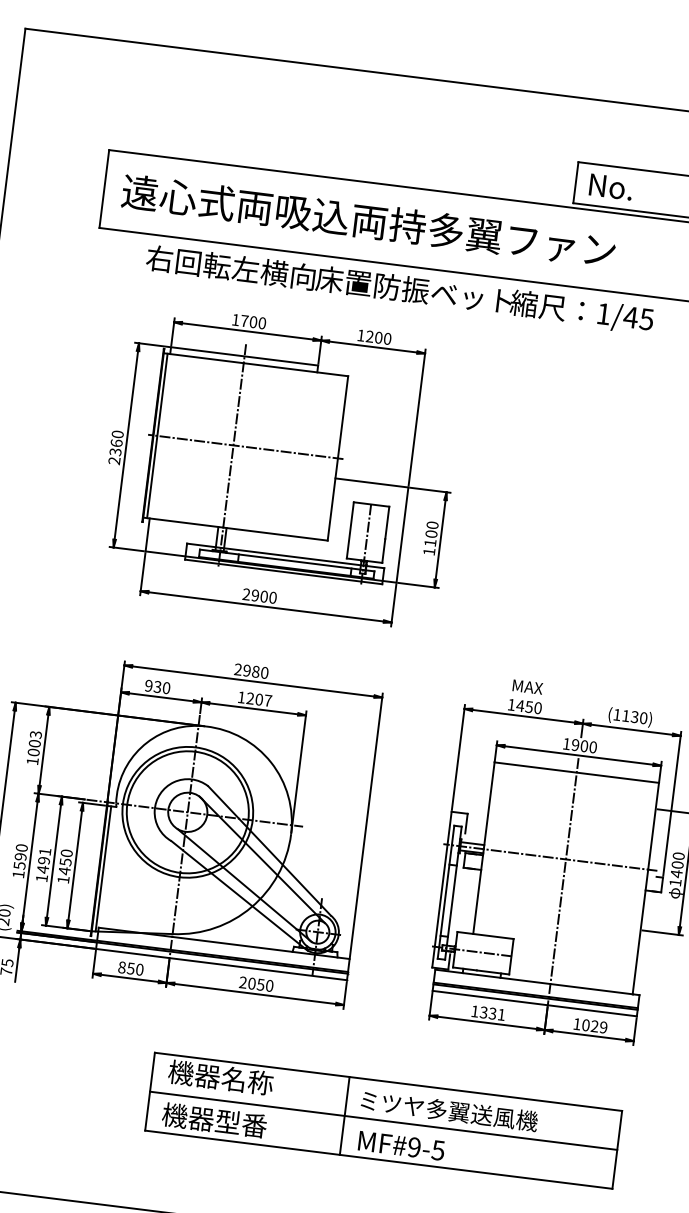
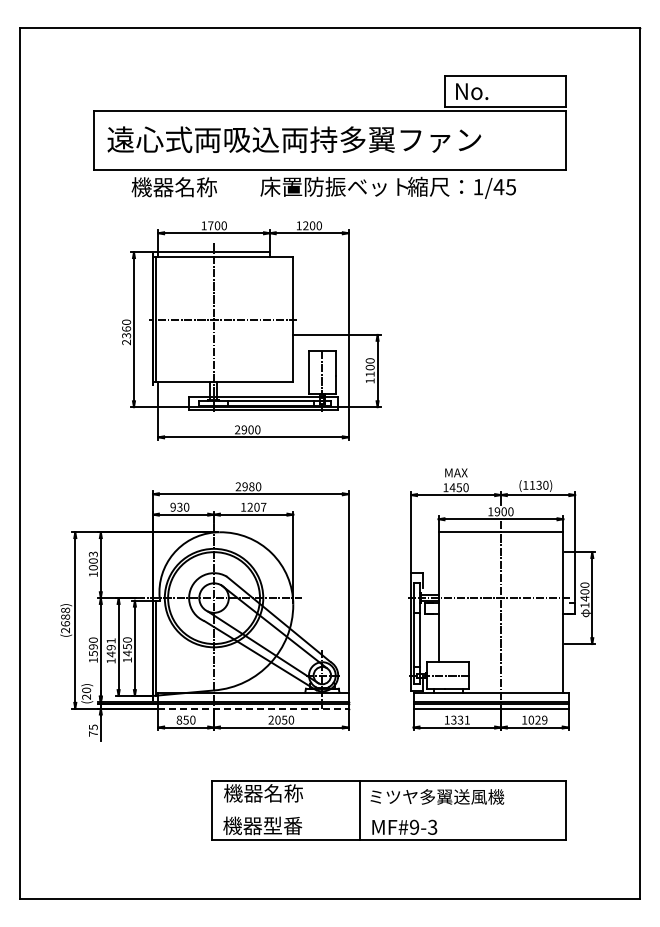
text: (230, 268) -> (195, 187), 右回転左横向 -> 機器名称
line: (221, 964) -> (253, 708), solid -> dashed
line: (382, 1120) -> (388, 810), removed
text: (438, 1149) -> (432, 826), MF#9-5 -> MF#9-3

